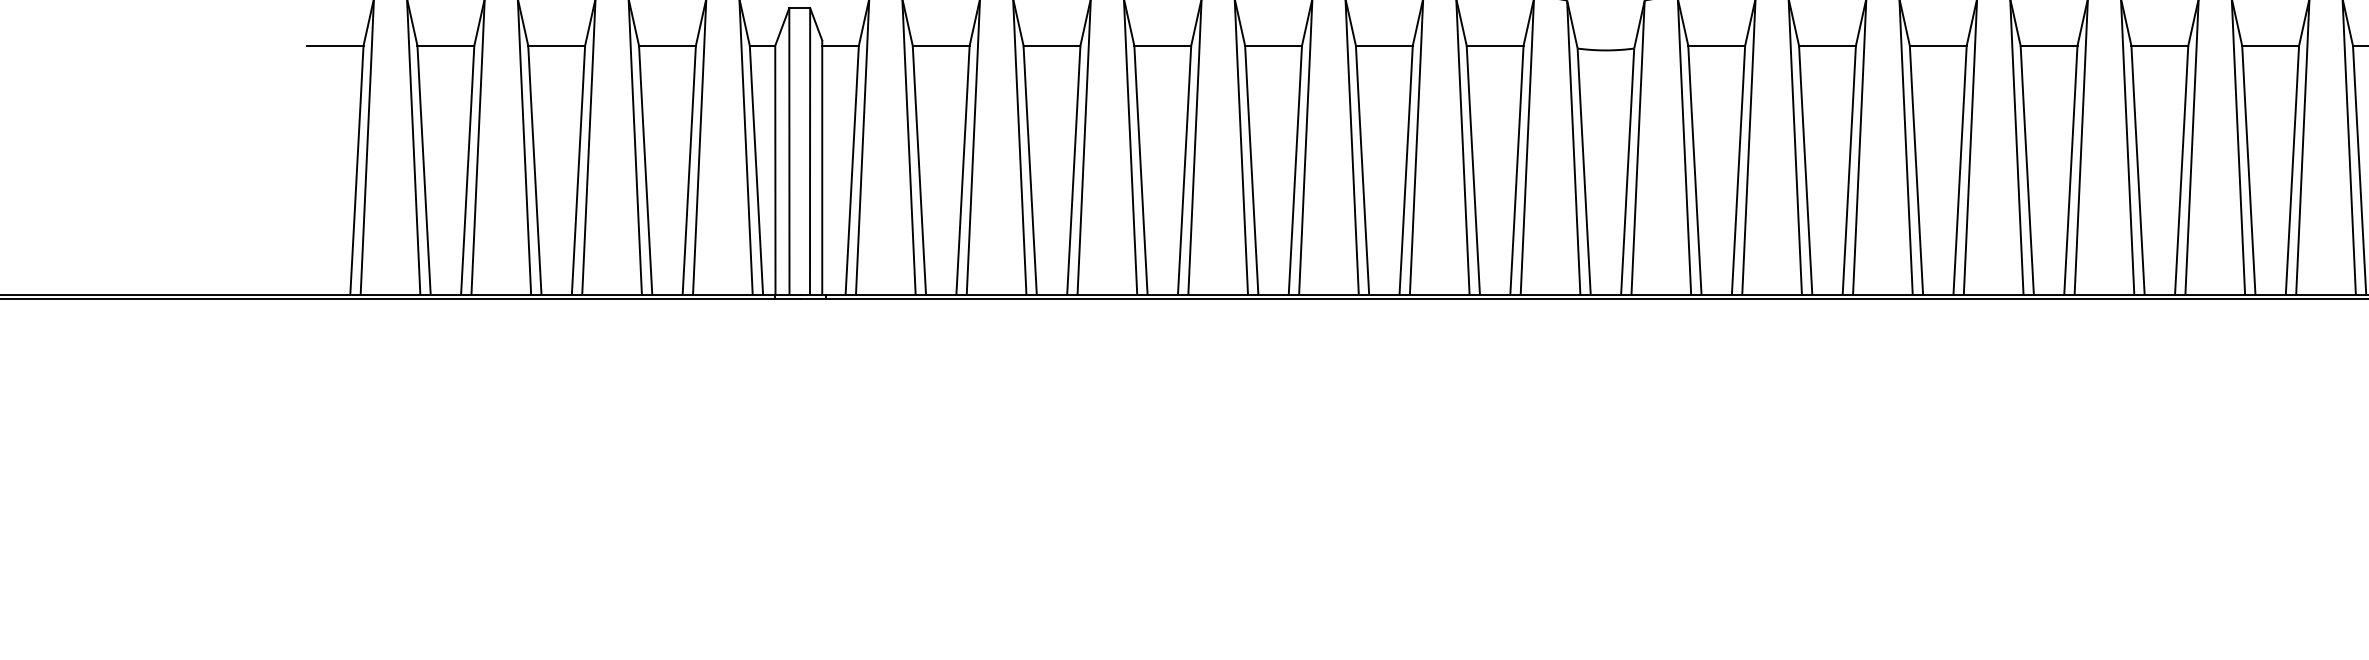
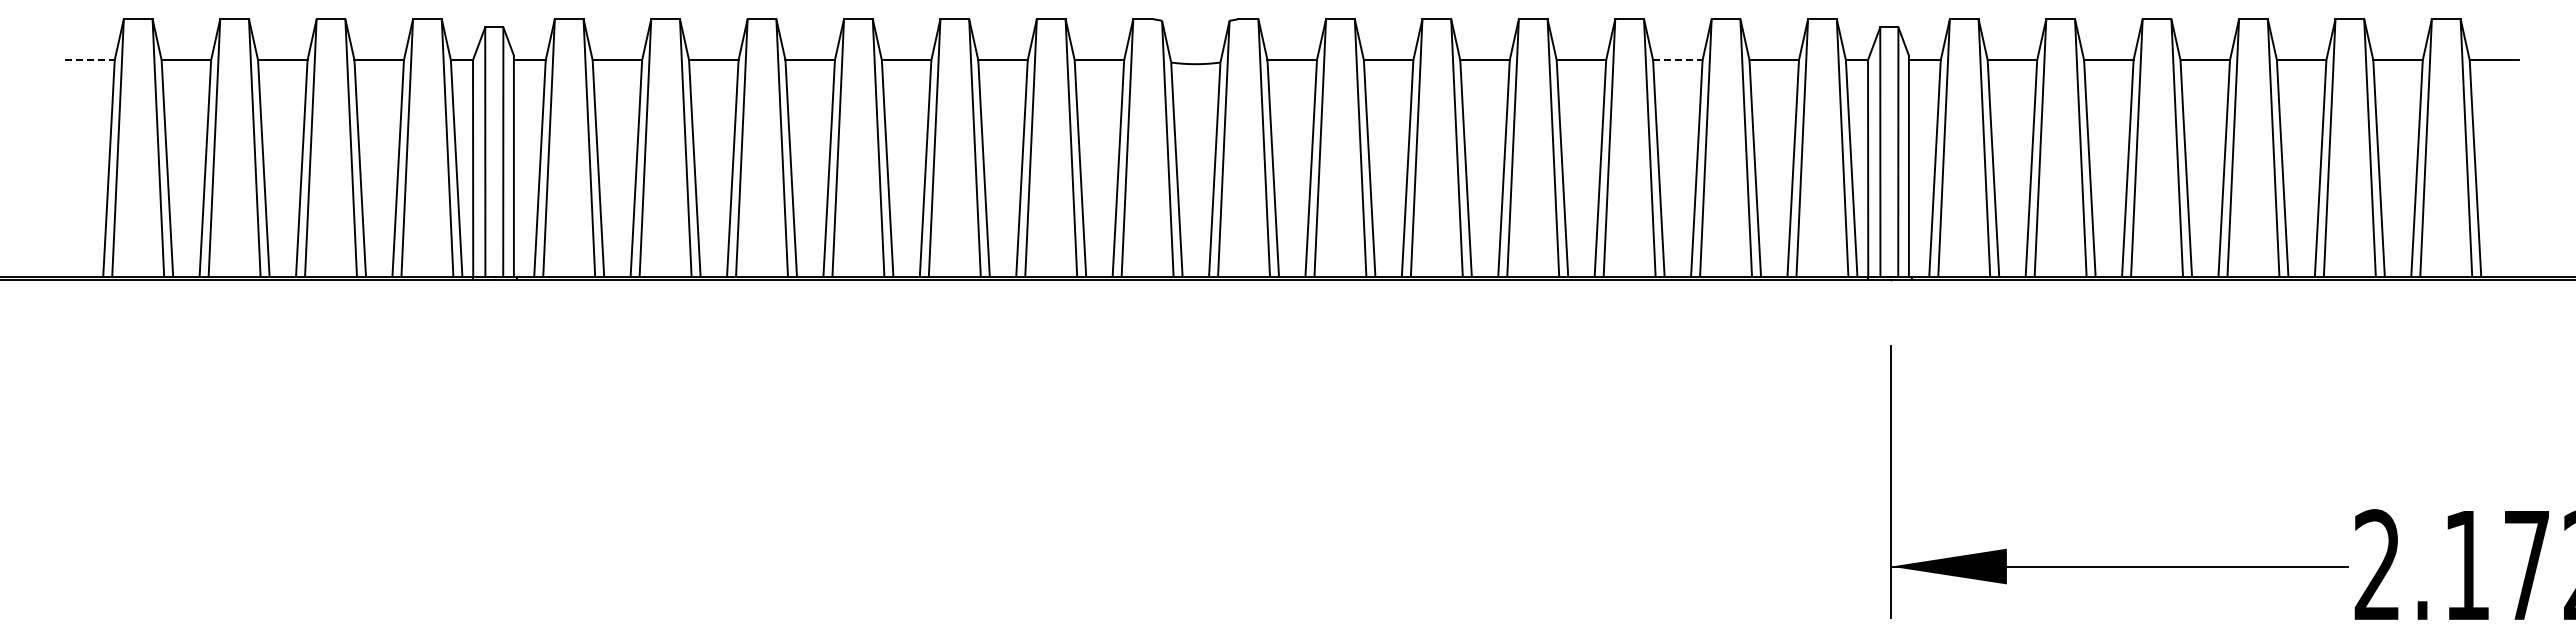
line: (335, 46) -> (90, 60), solid -> dashed
line: (2159, 46) -> (1677, 60), solid -> dashed

